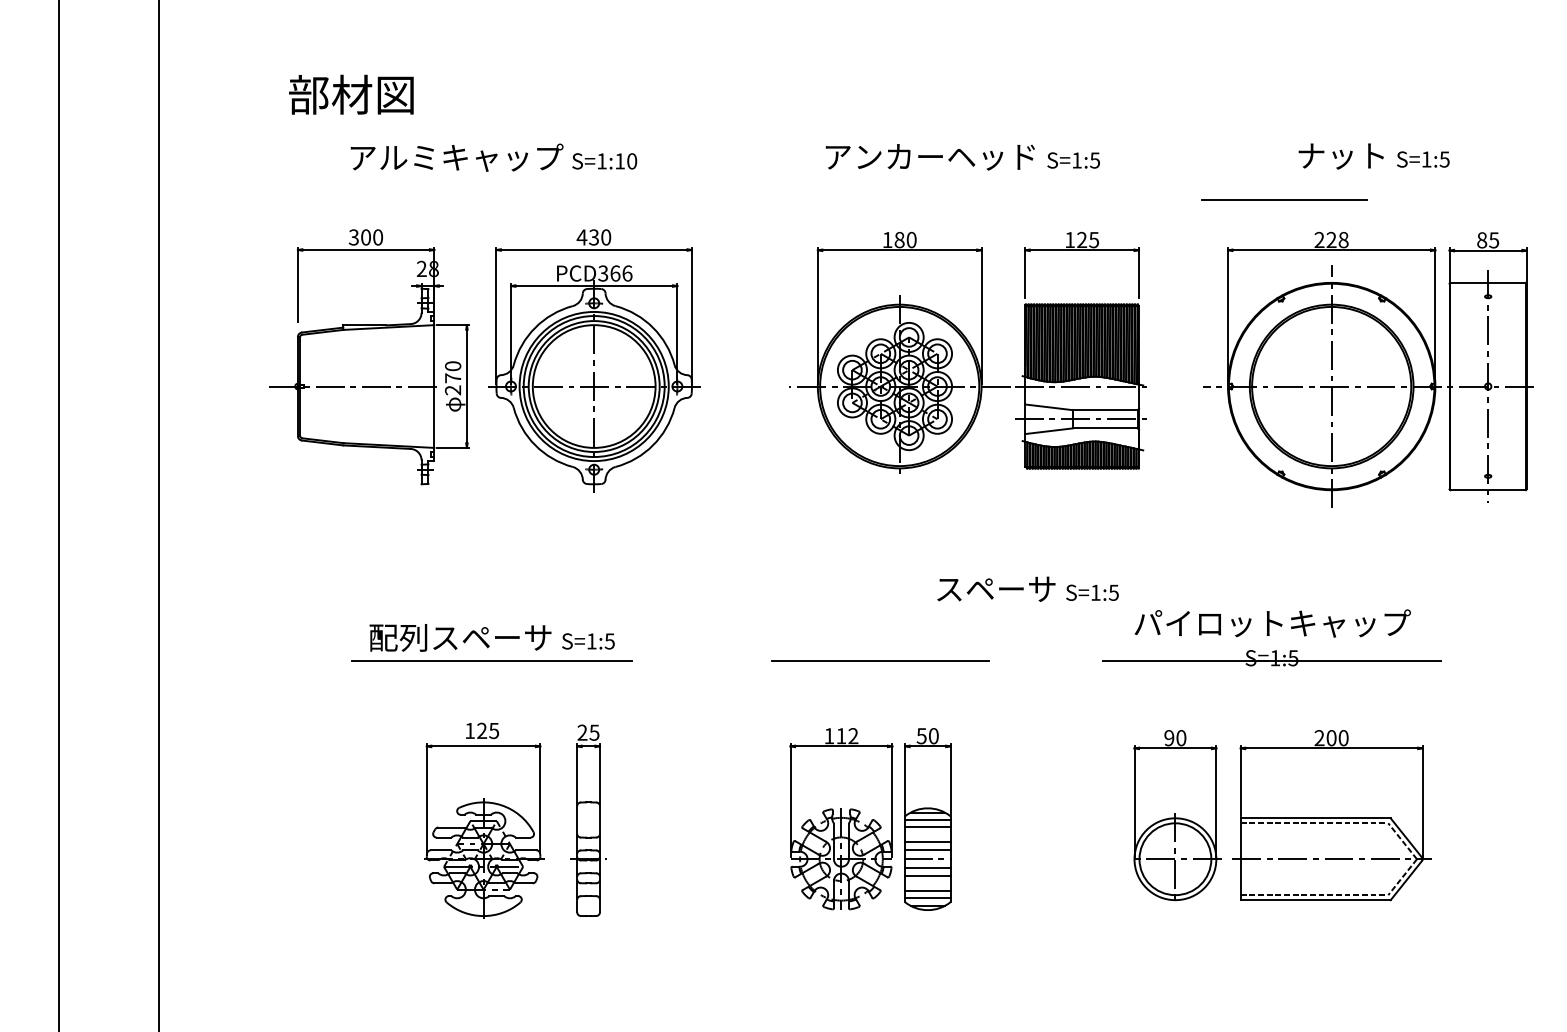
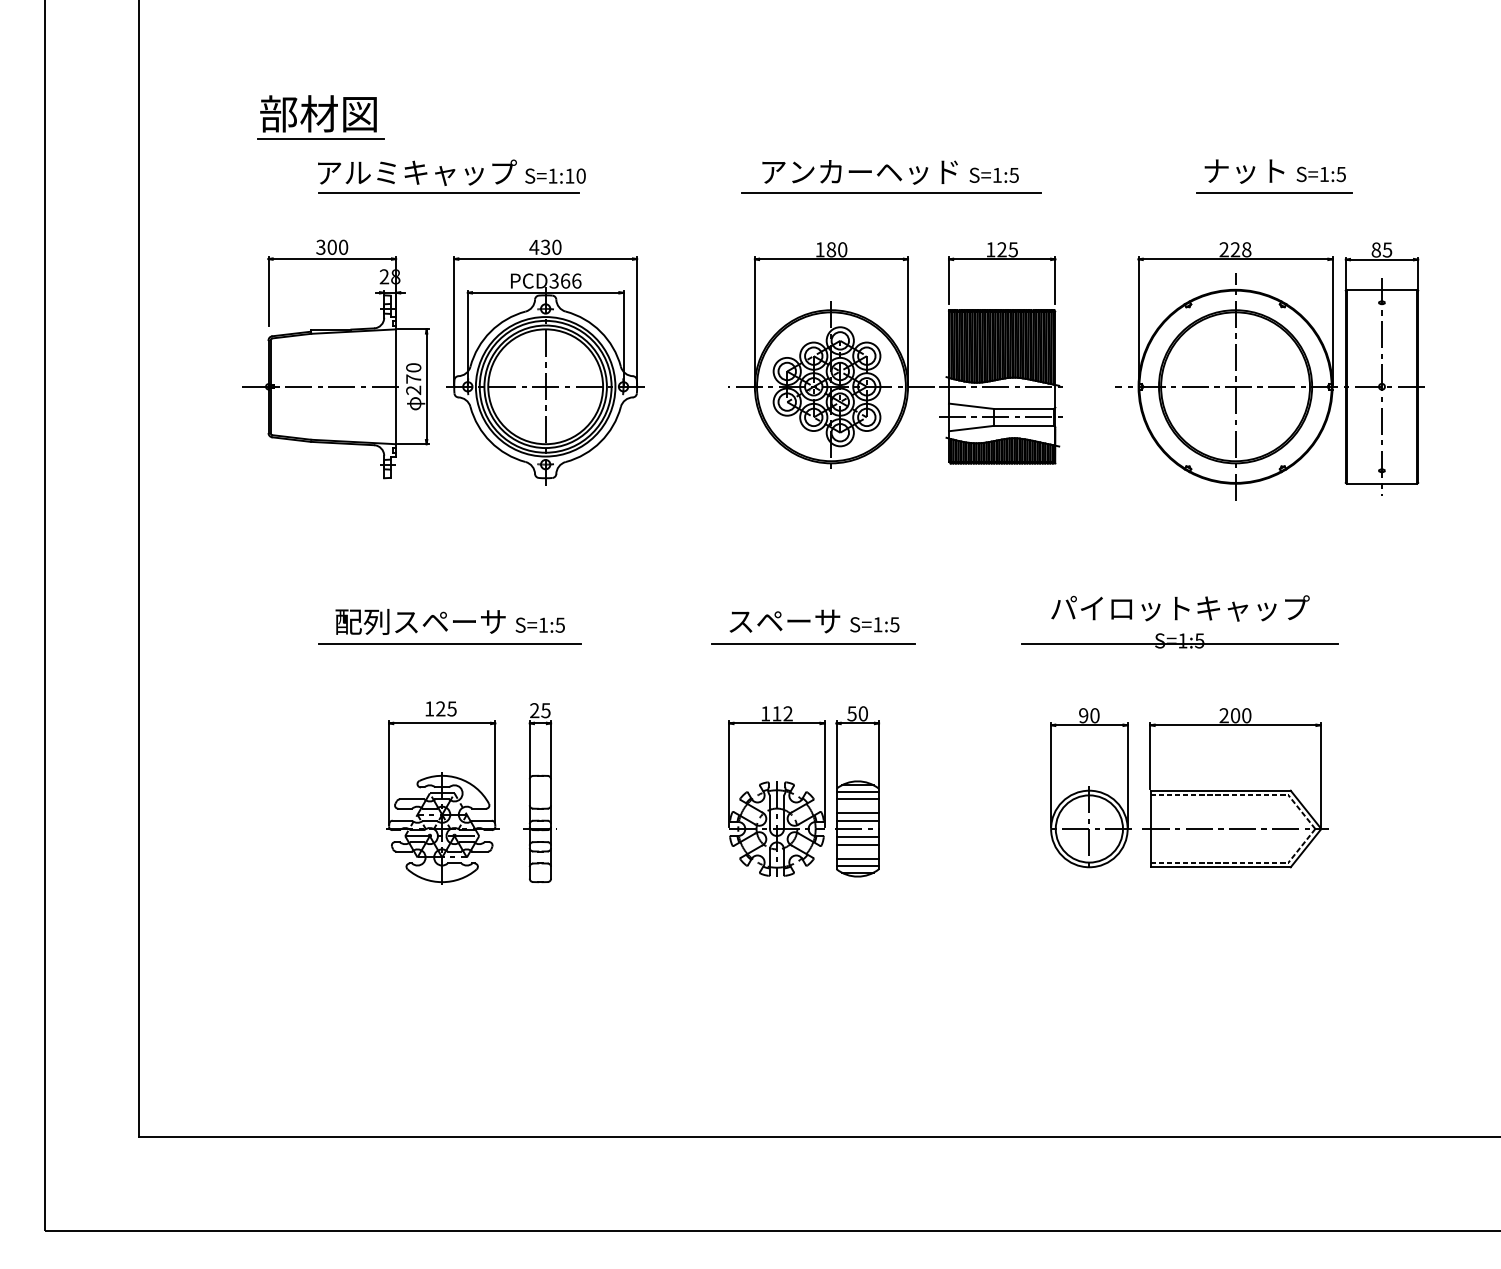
line: (353, 121) -> (320, 138), added
line: (490, 179) -> (448, 193), added
line: (962, 179) -> (890, 193), added
line: (1284, 199) -> (1274, 192), moved
text: (1028, 589) -> (814, 621), moved

